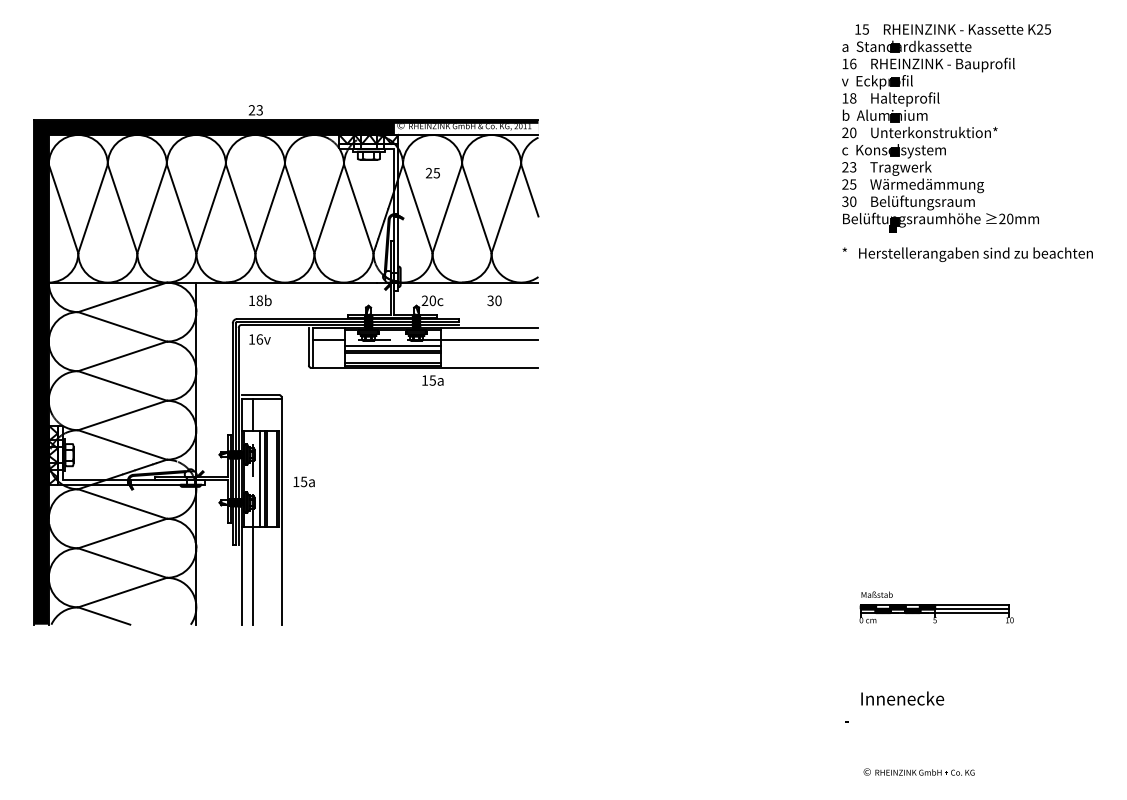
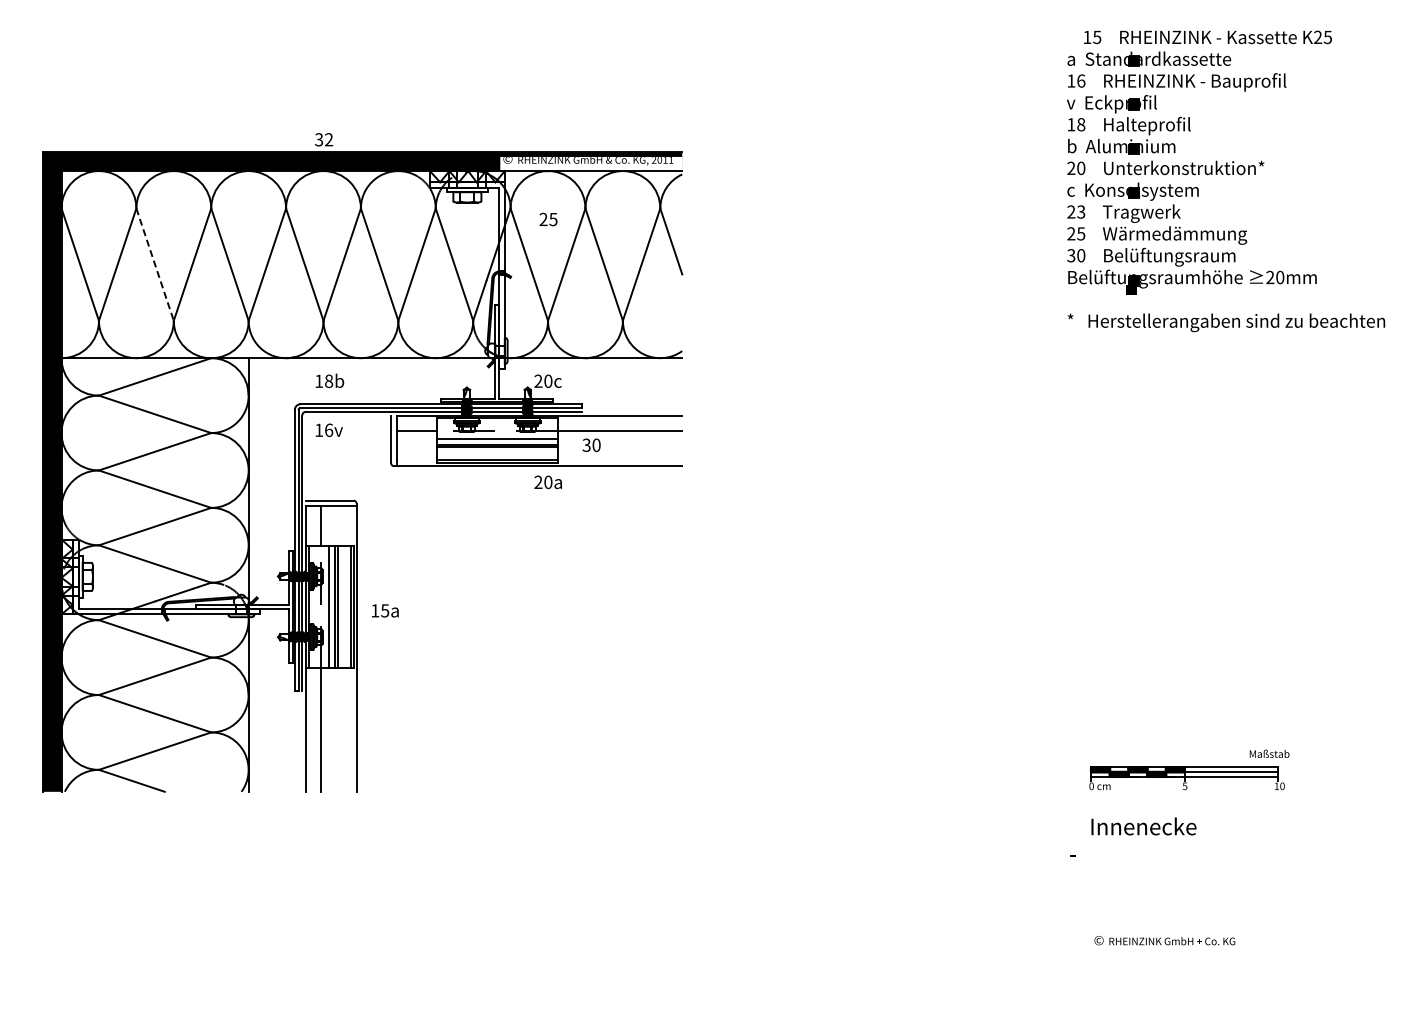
text: (256, 110) -> (324, 139), 23 -> 32
line: (122, 209) -> (155, 265), solid -> dashed
text: (494, 300) -> (591, 444), moved
text: (428, 379) -> (543, 481), 15a -> 20a
text: (877, 594) -> (1269, 753), moved
text: (894, 706) -> (1133, 836), moved
text: (918, 771) -> (1164, 940), moved

